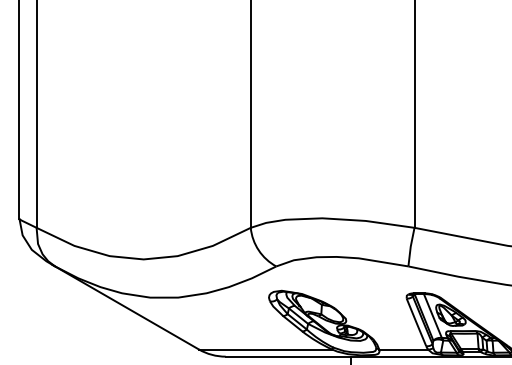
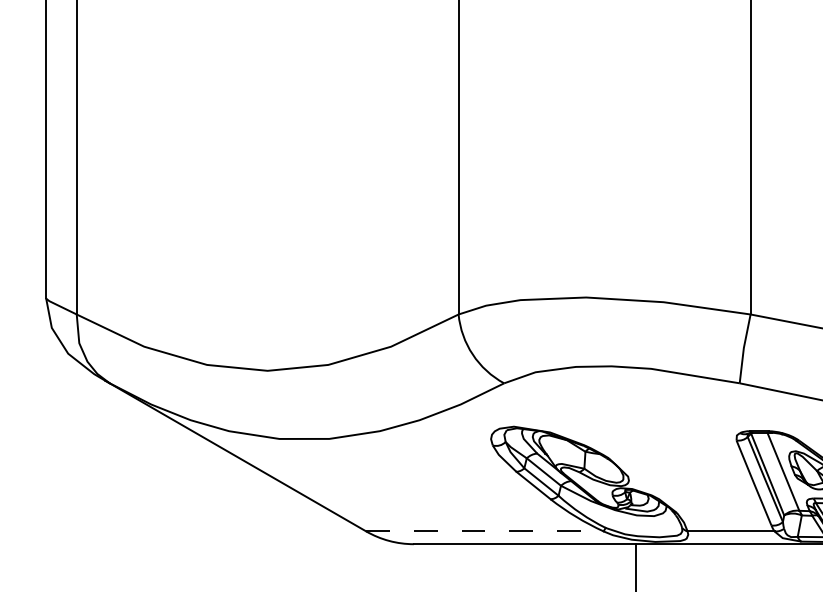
line: (265, 349) -> (484, 531), solid -> dashed

